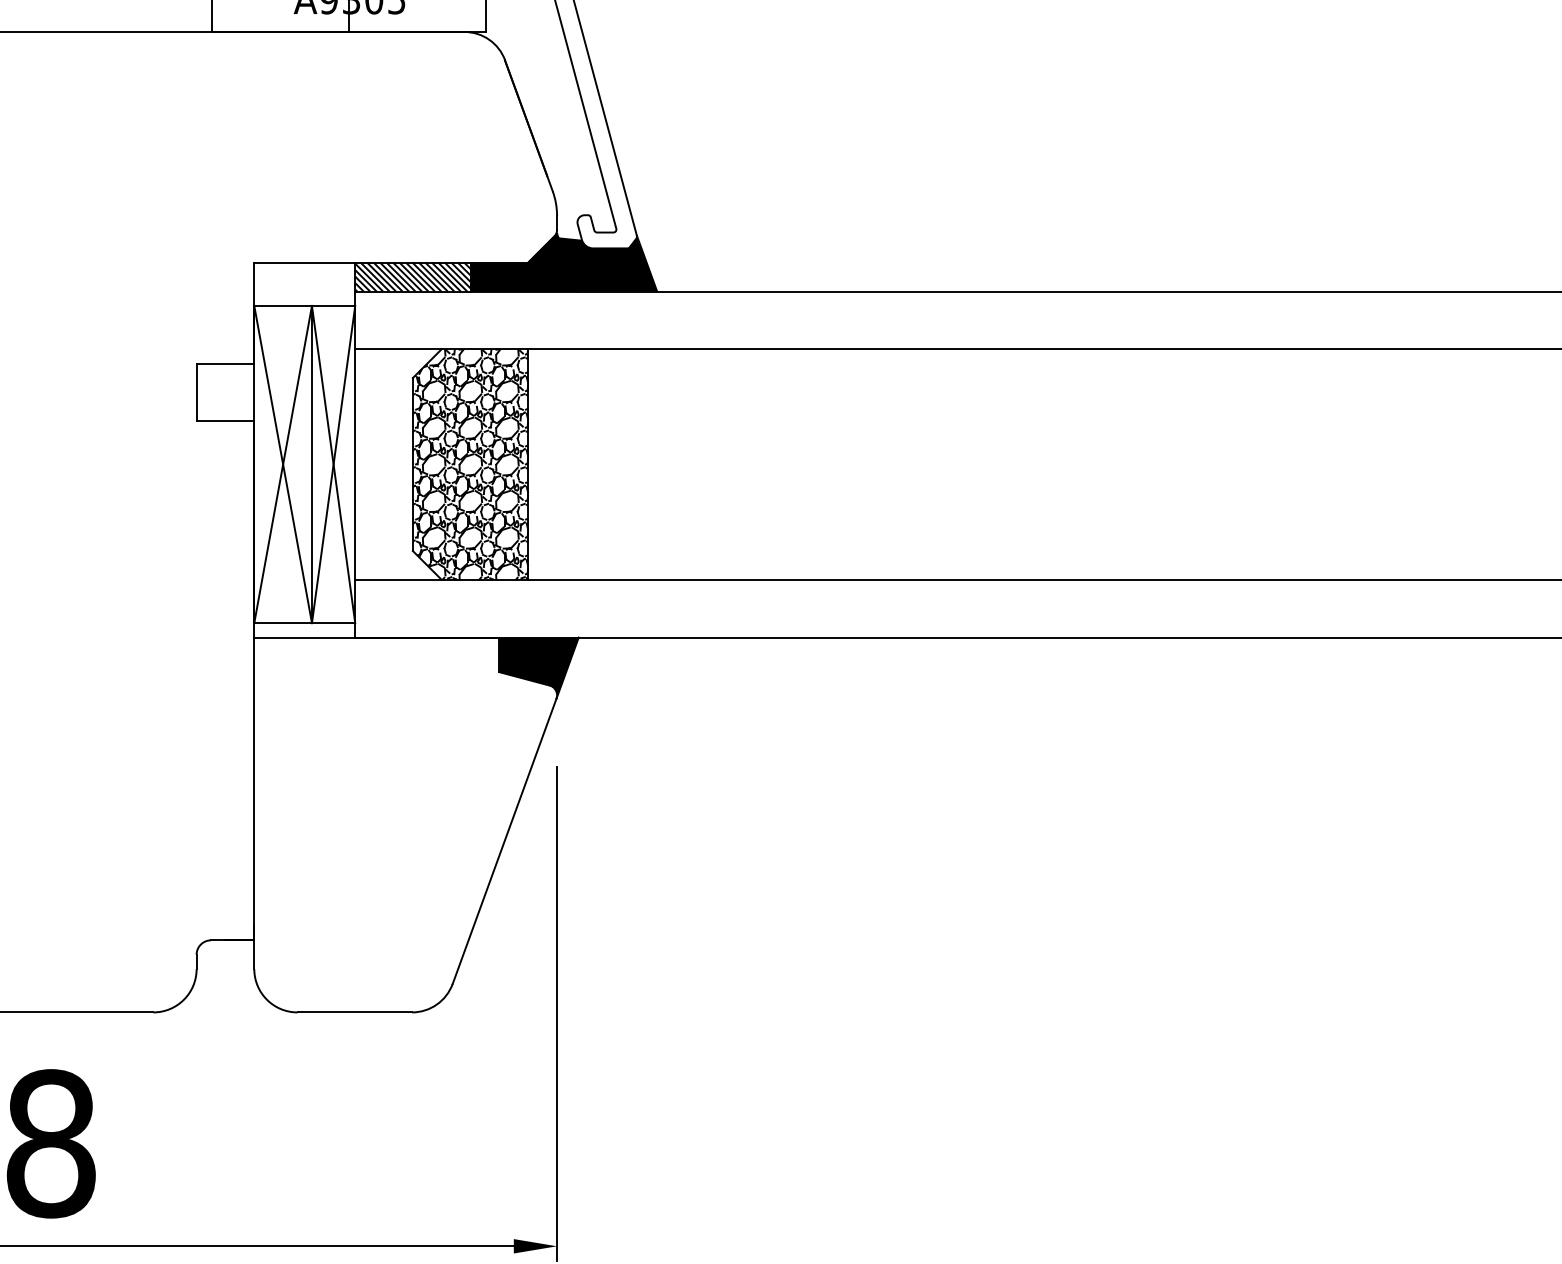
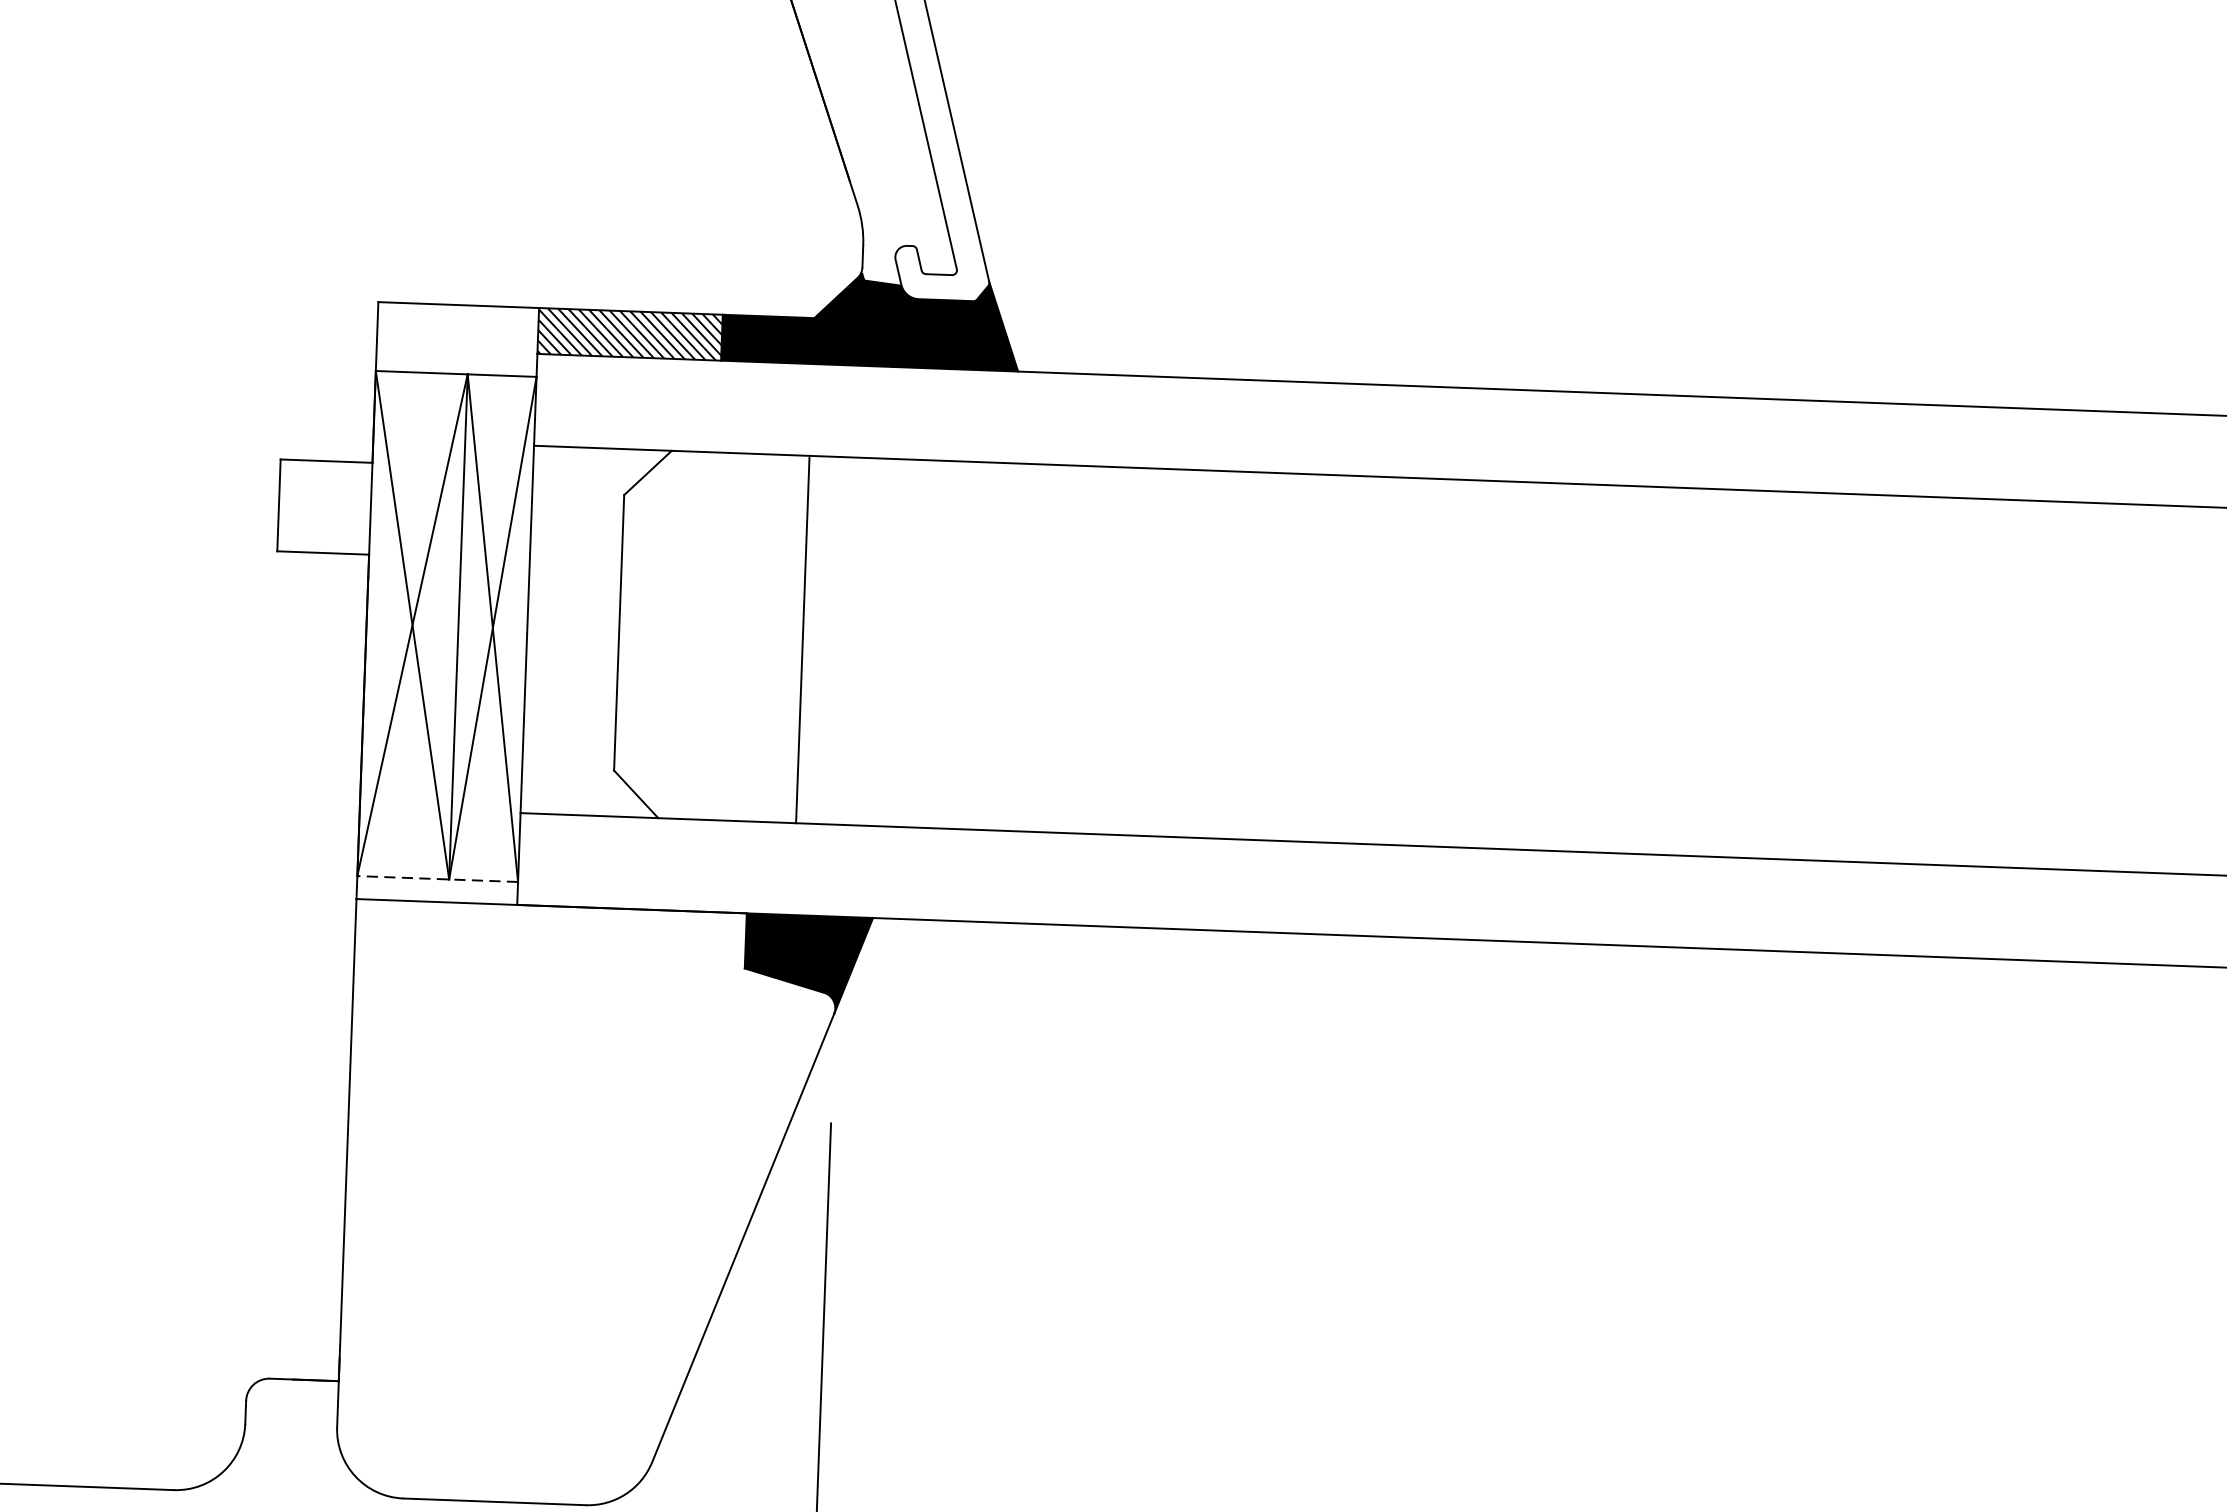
hatch: (470, 464) -> (710, 636), removed
line: (304, 623) -> (437, 879), solid -> dashed

